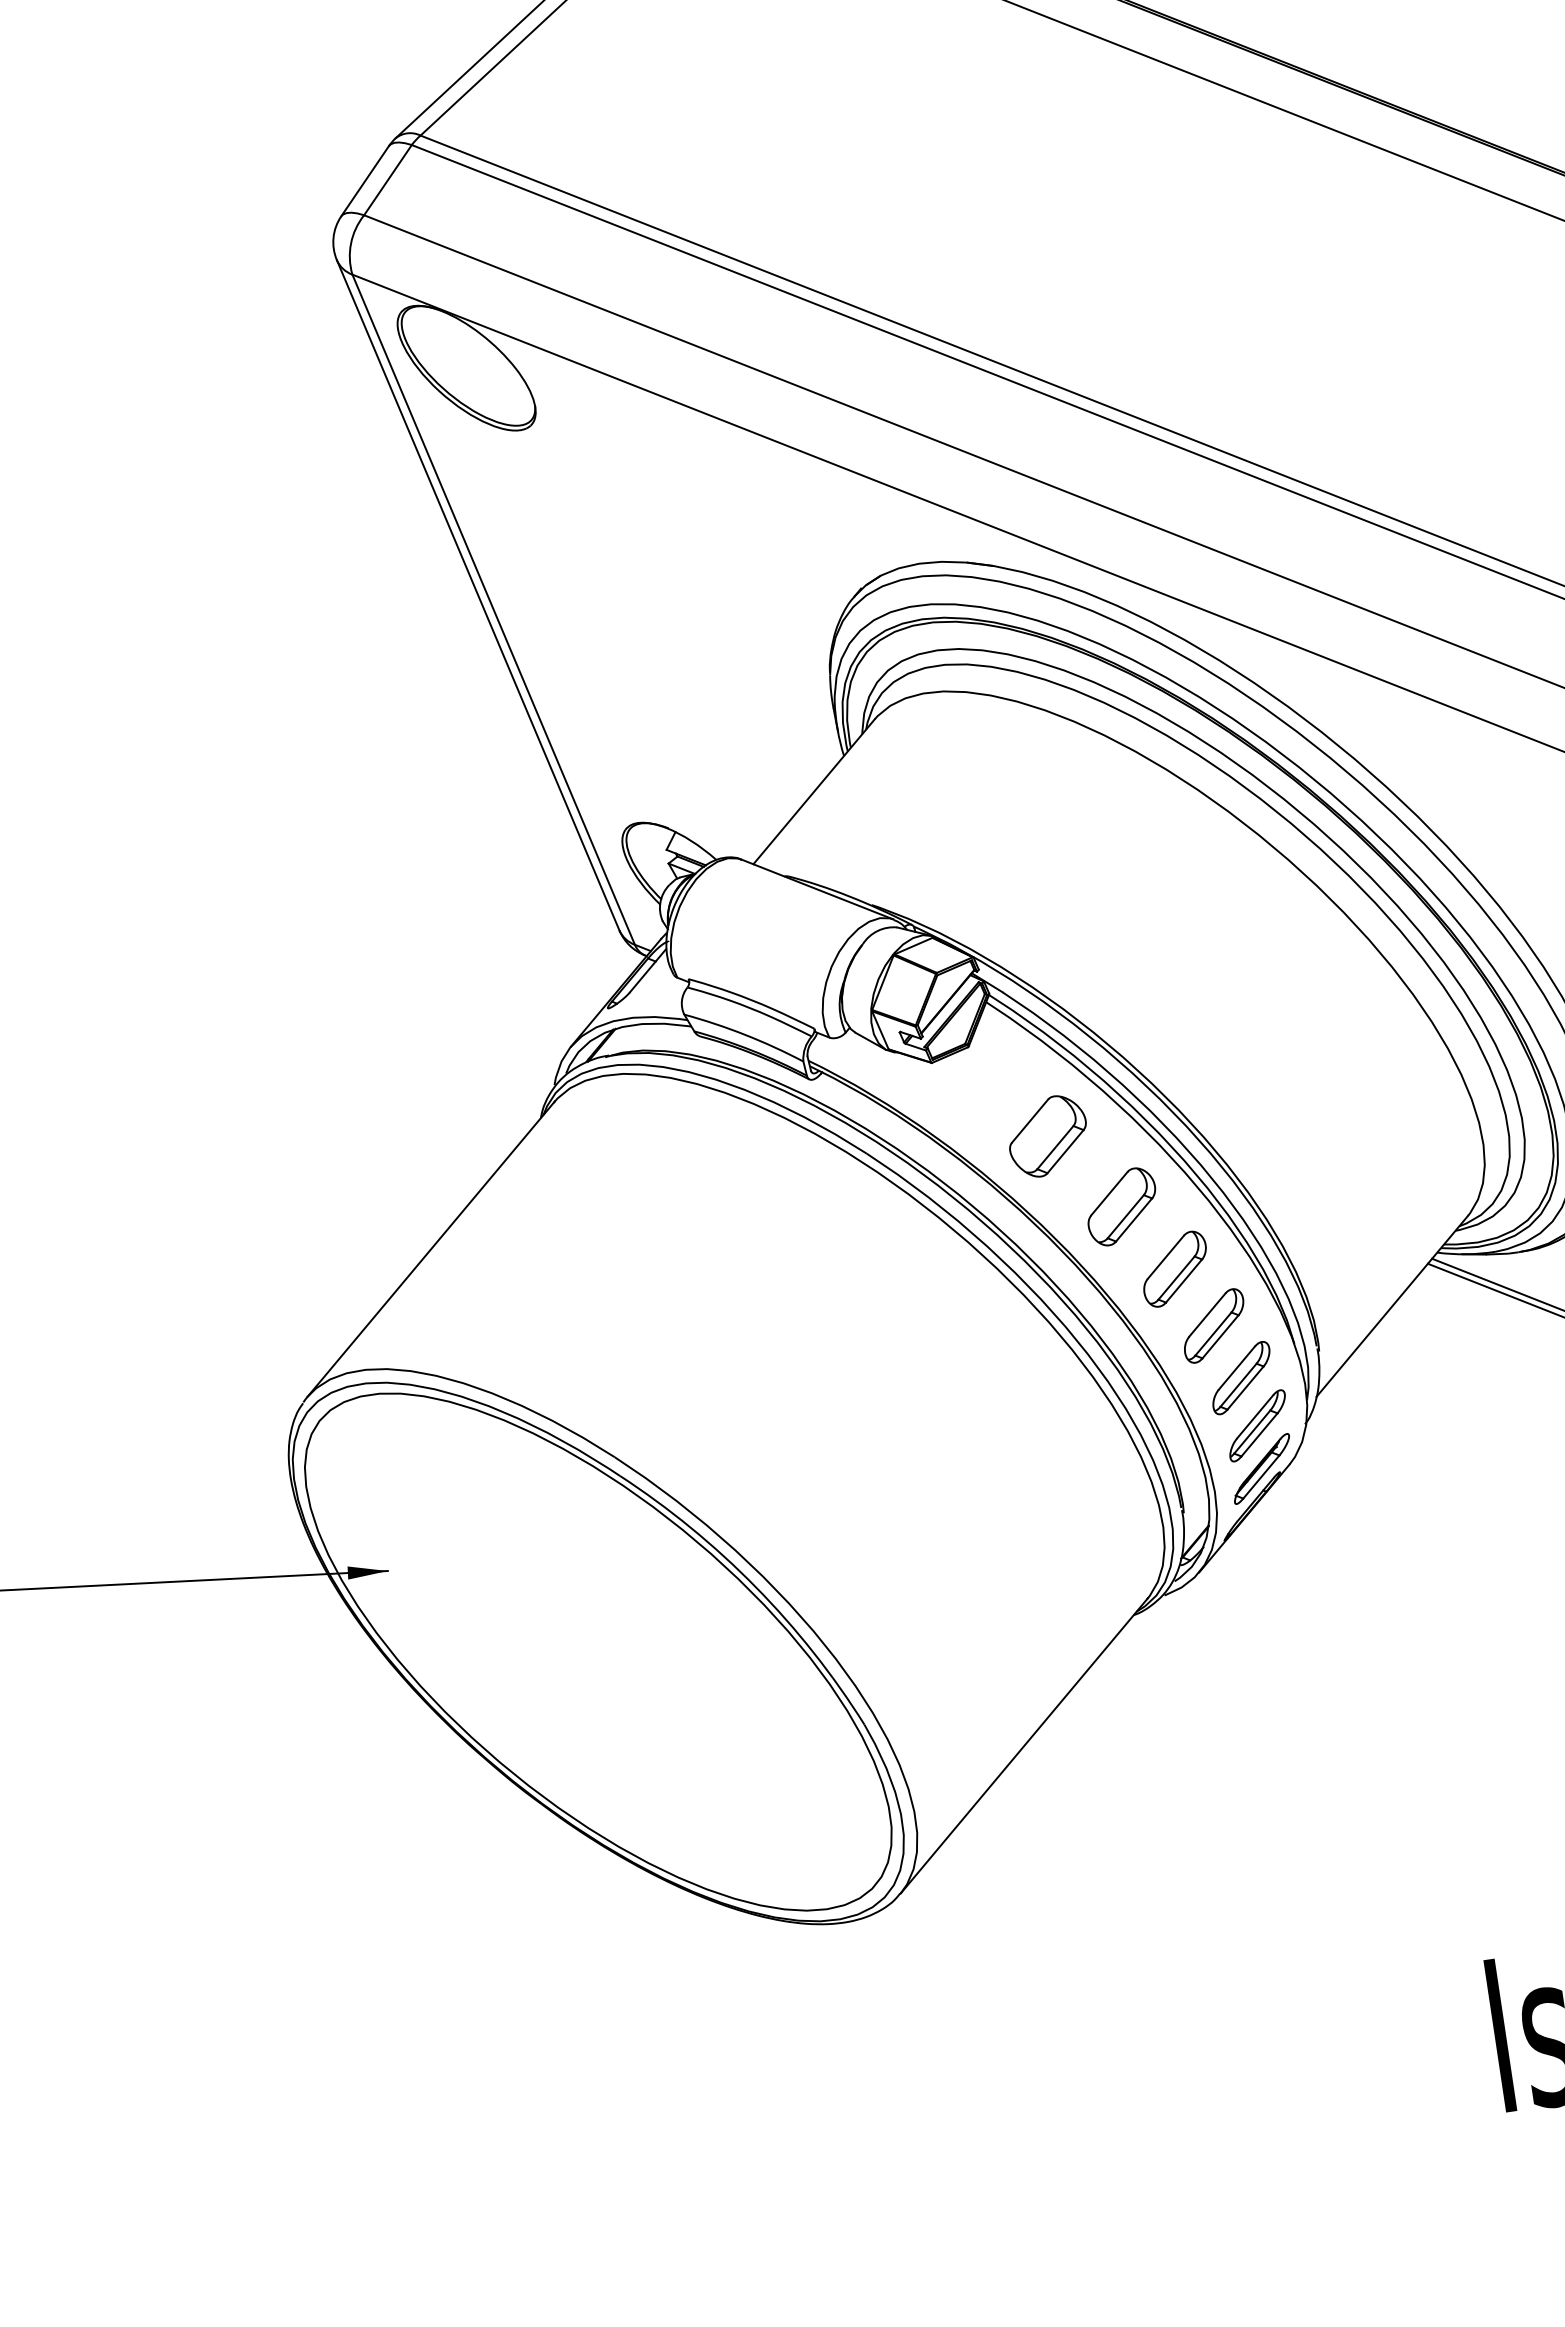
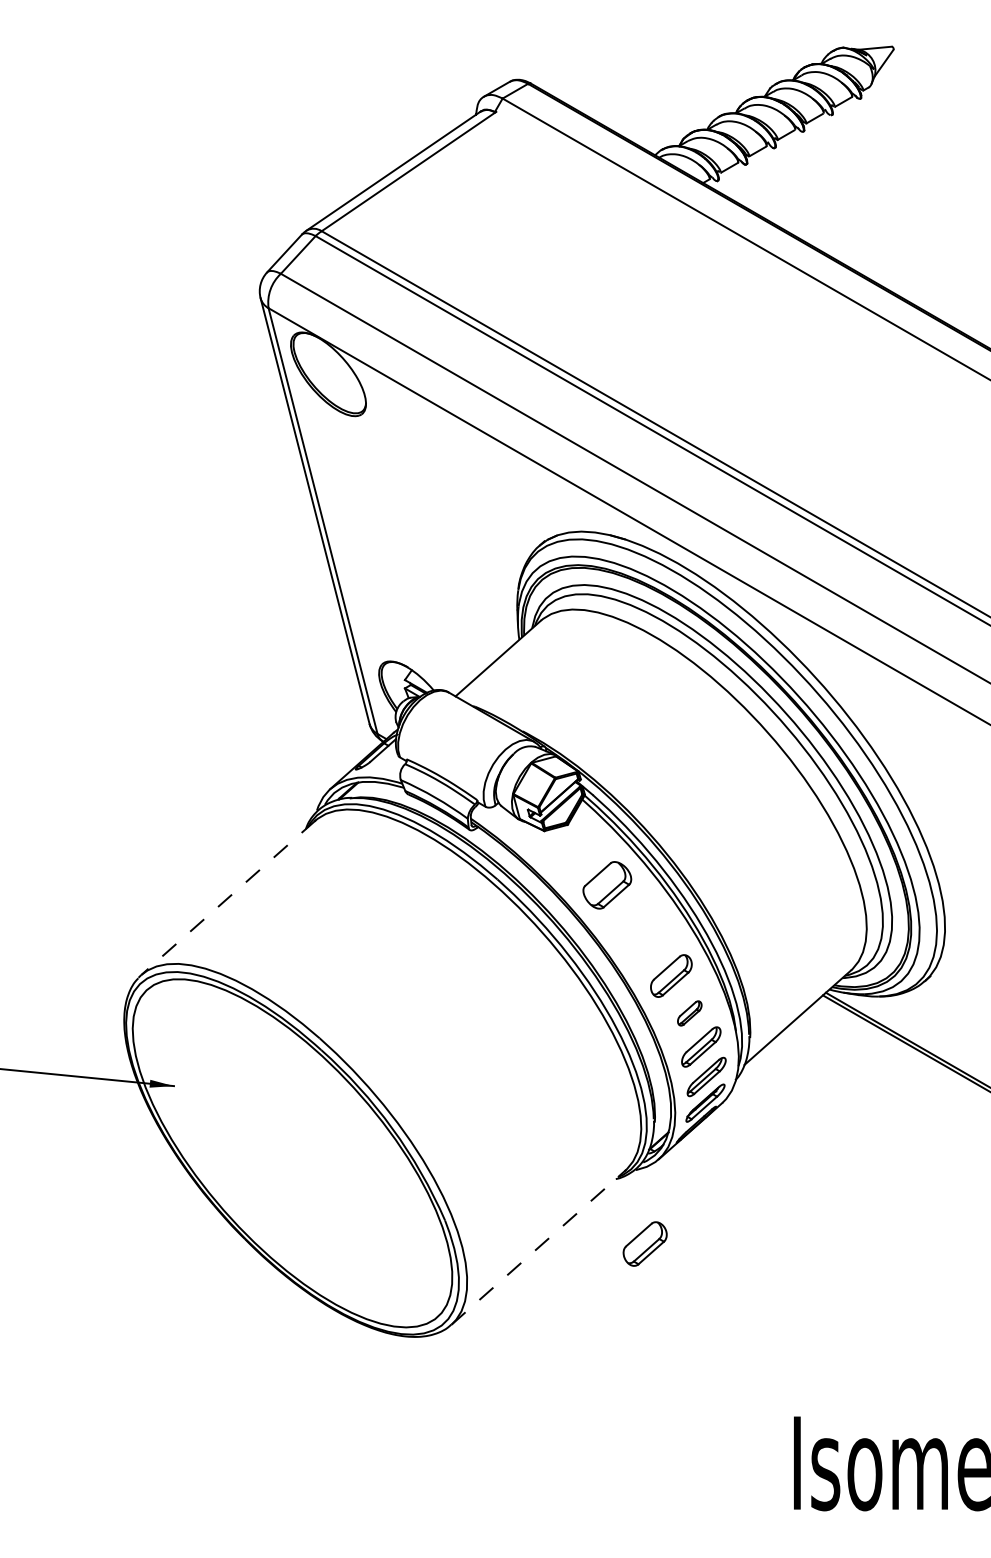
part: (1120, 1206) -> (644, 1243), moved
line: (431, 1250) -> (228, 898), solid -> dashed
part: (1213, 1326) -> (689, 1013), size x0.6
line: (1025, 1745) -> (539, 1247), solid -> dashed

